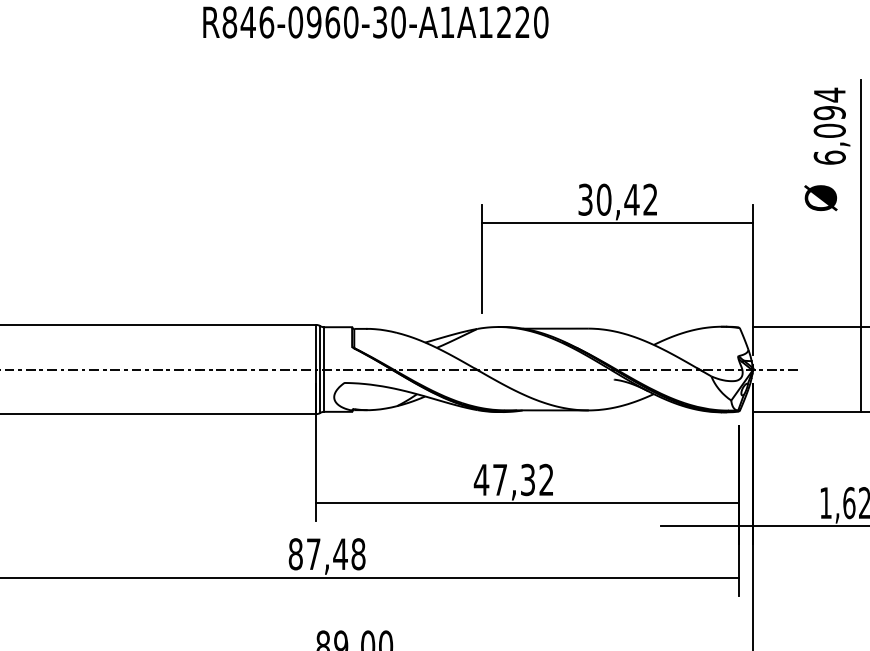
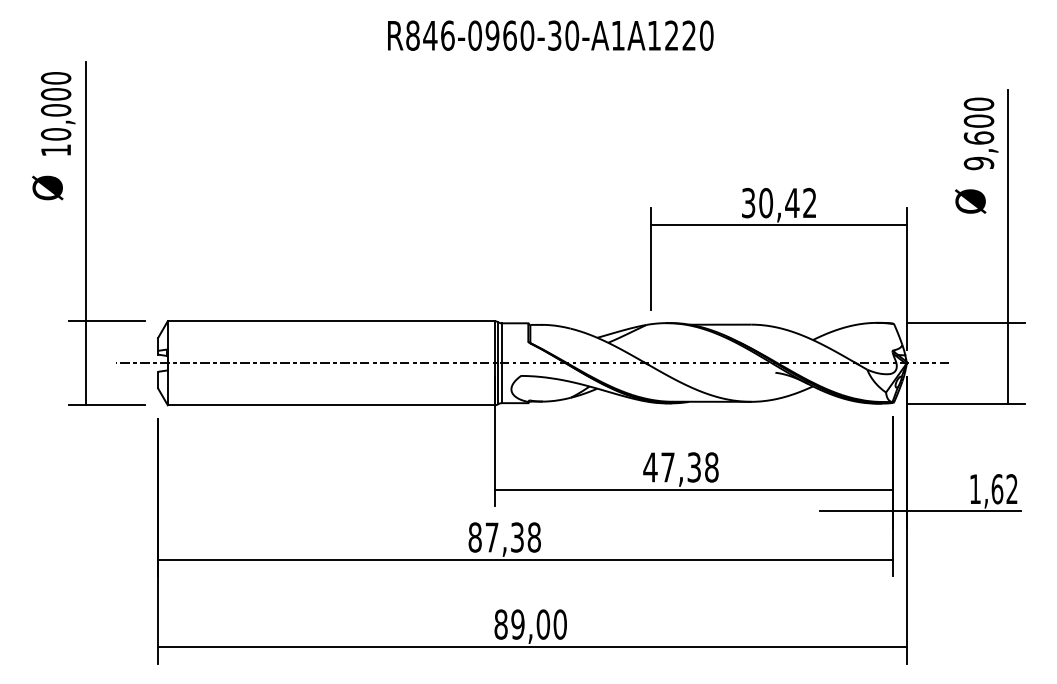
text: (829, 126) -> (978, 133), 6,094 -> 9,600
text: (546, 480) -> (711, 467), 47,32 -> 47,38
text: (340, 554) -> (517, 537), 87,48 -> 87,38

